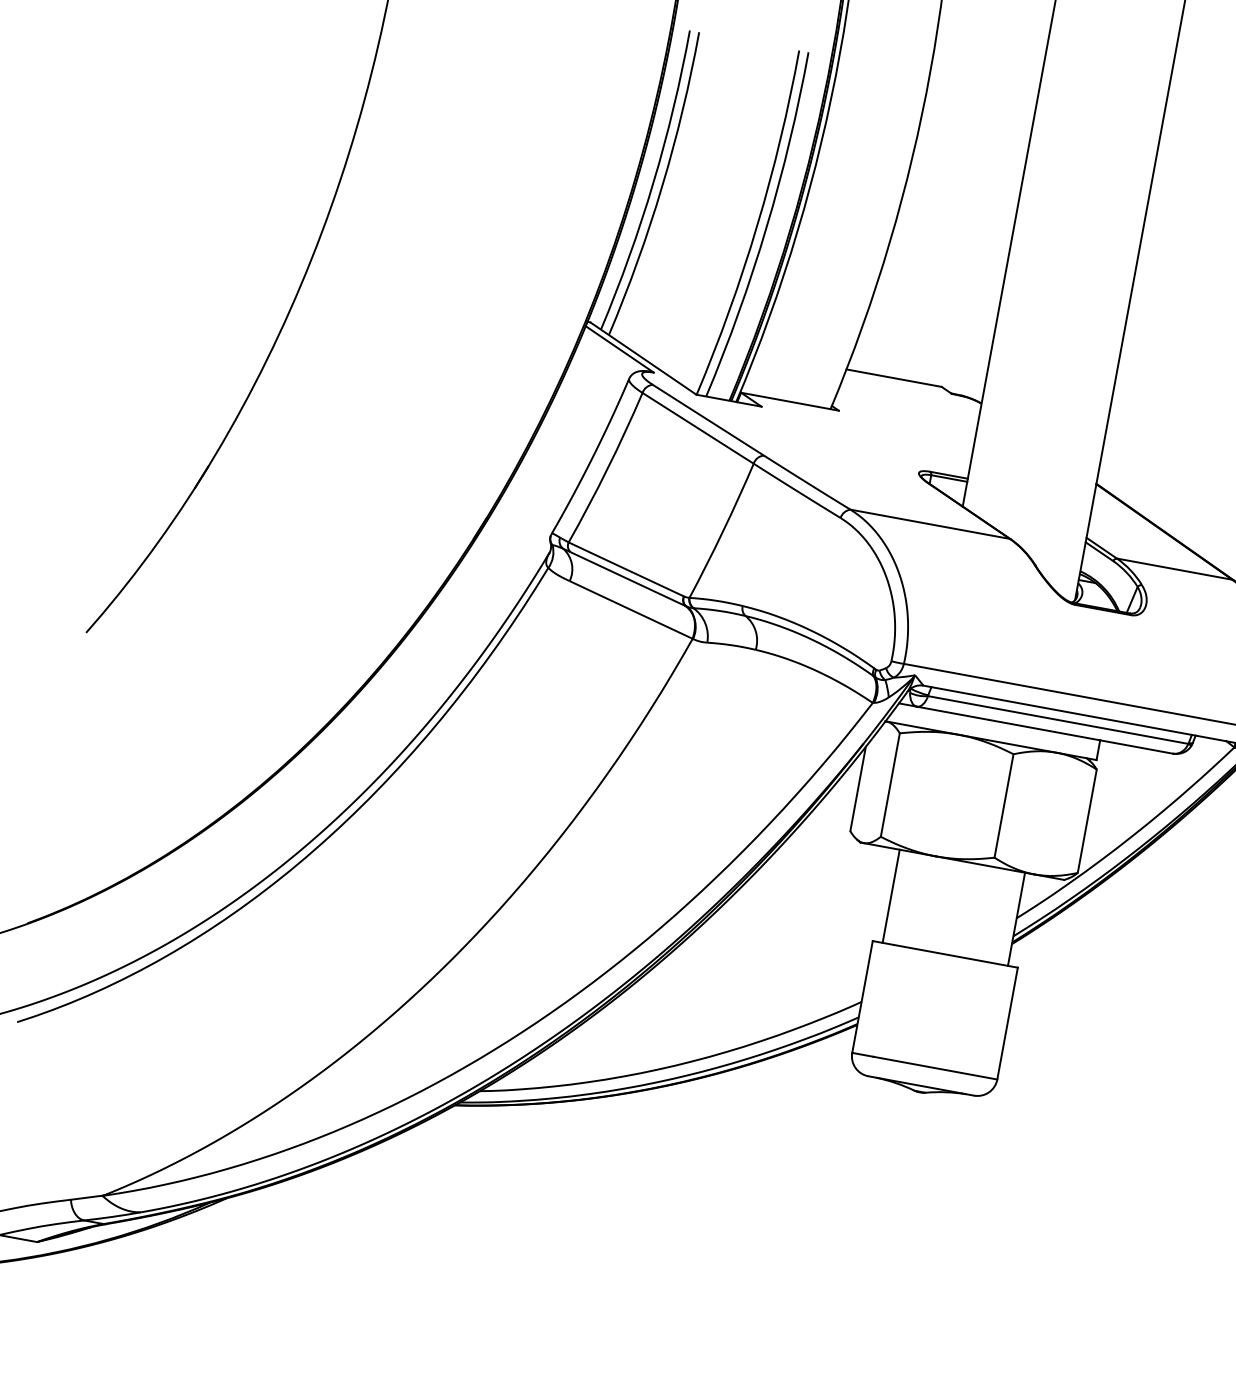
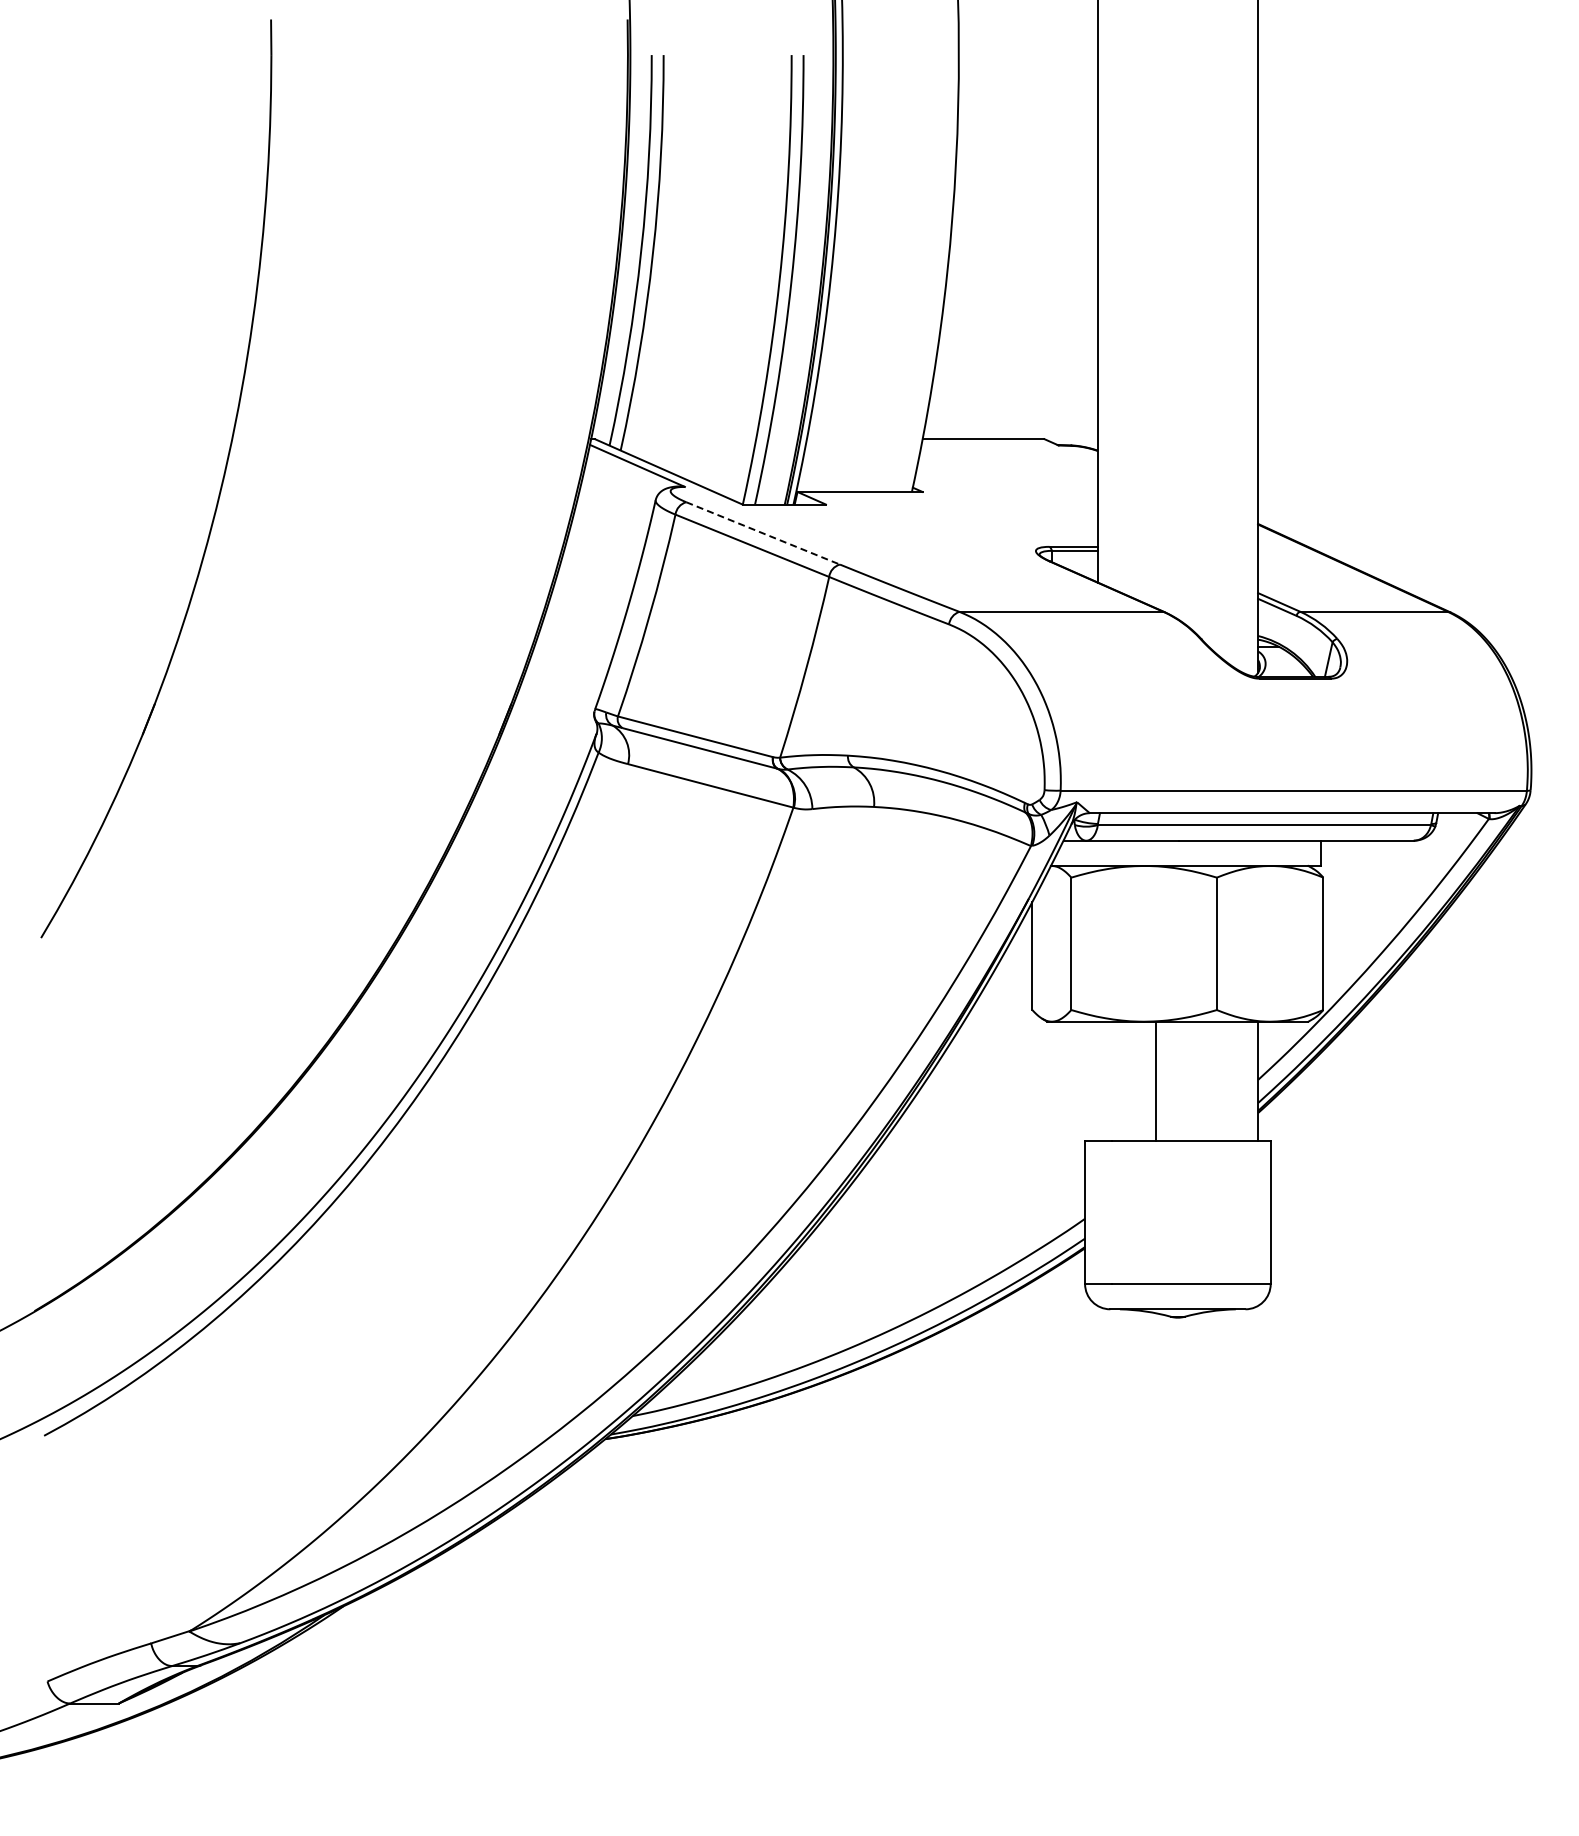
line: (708, 420) -> (763, 533), solid -> dashed
line: (891, 895) -> (1155, 1080), moved

